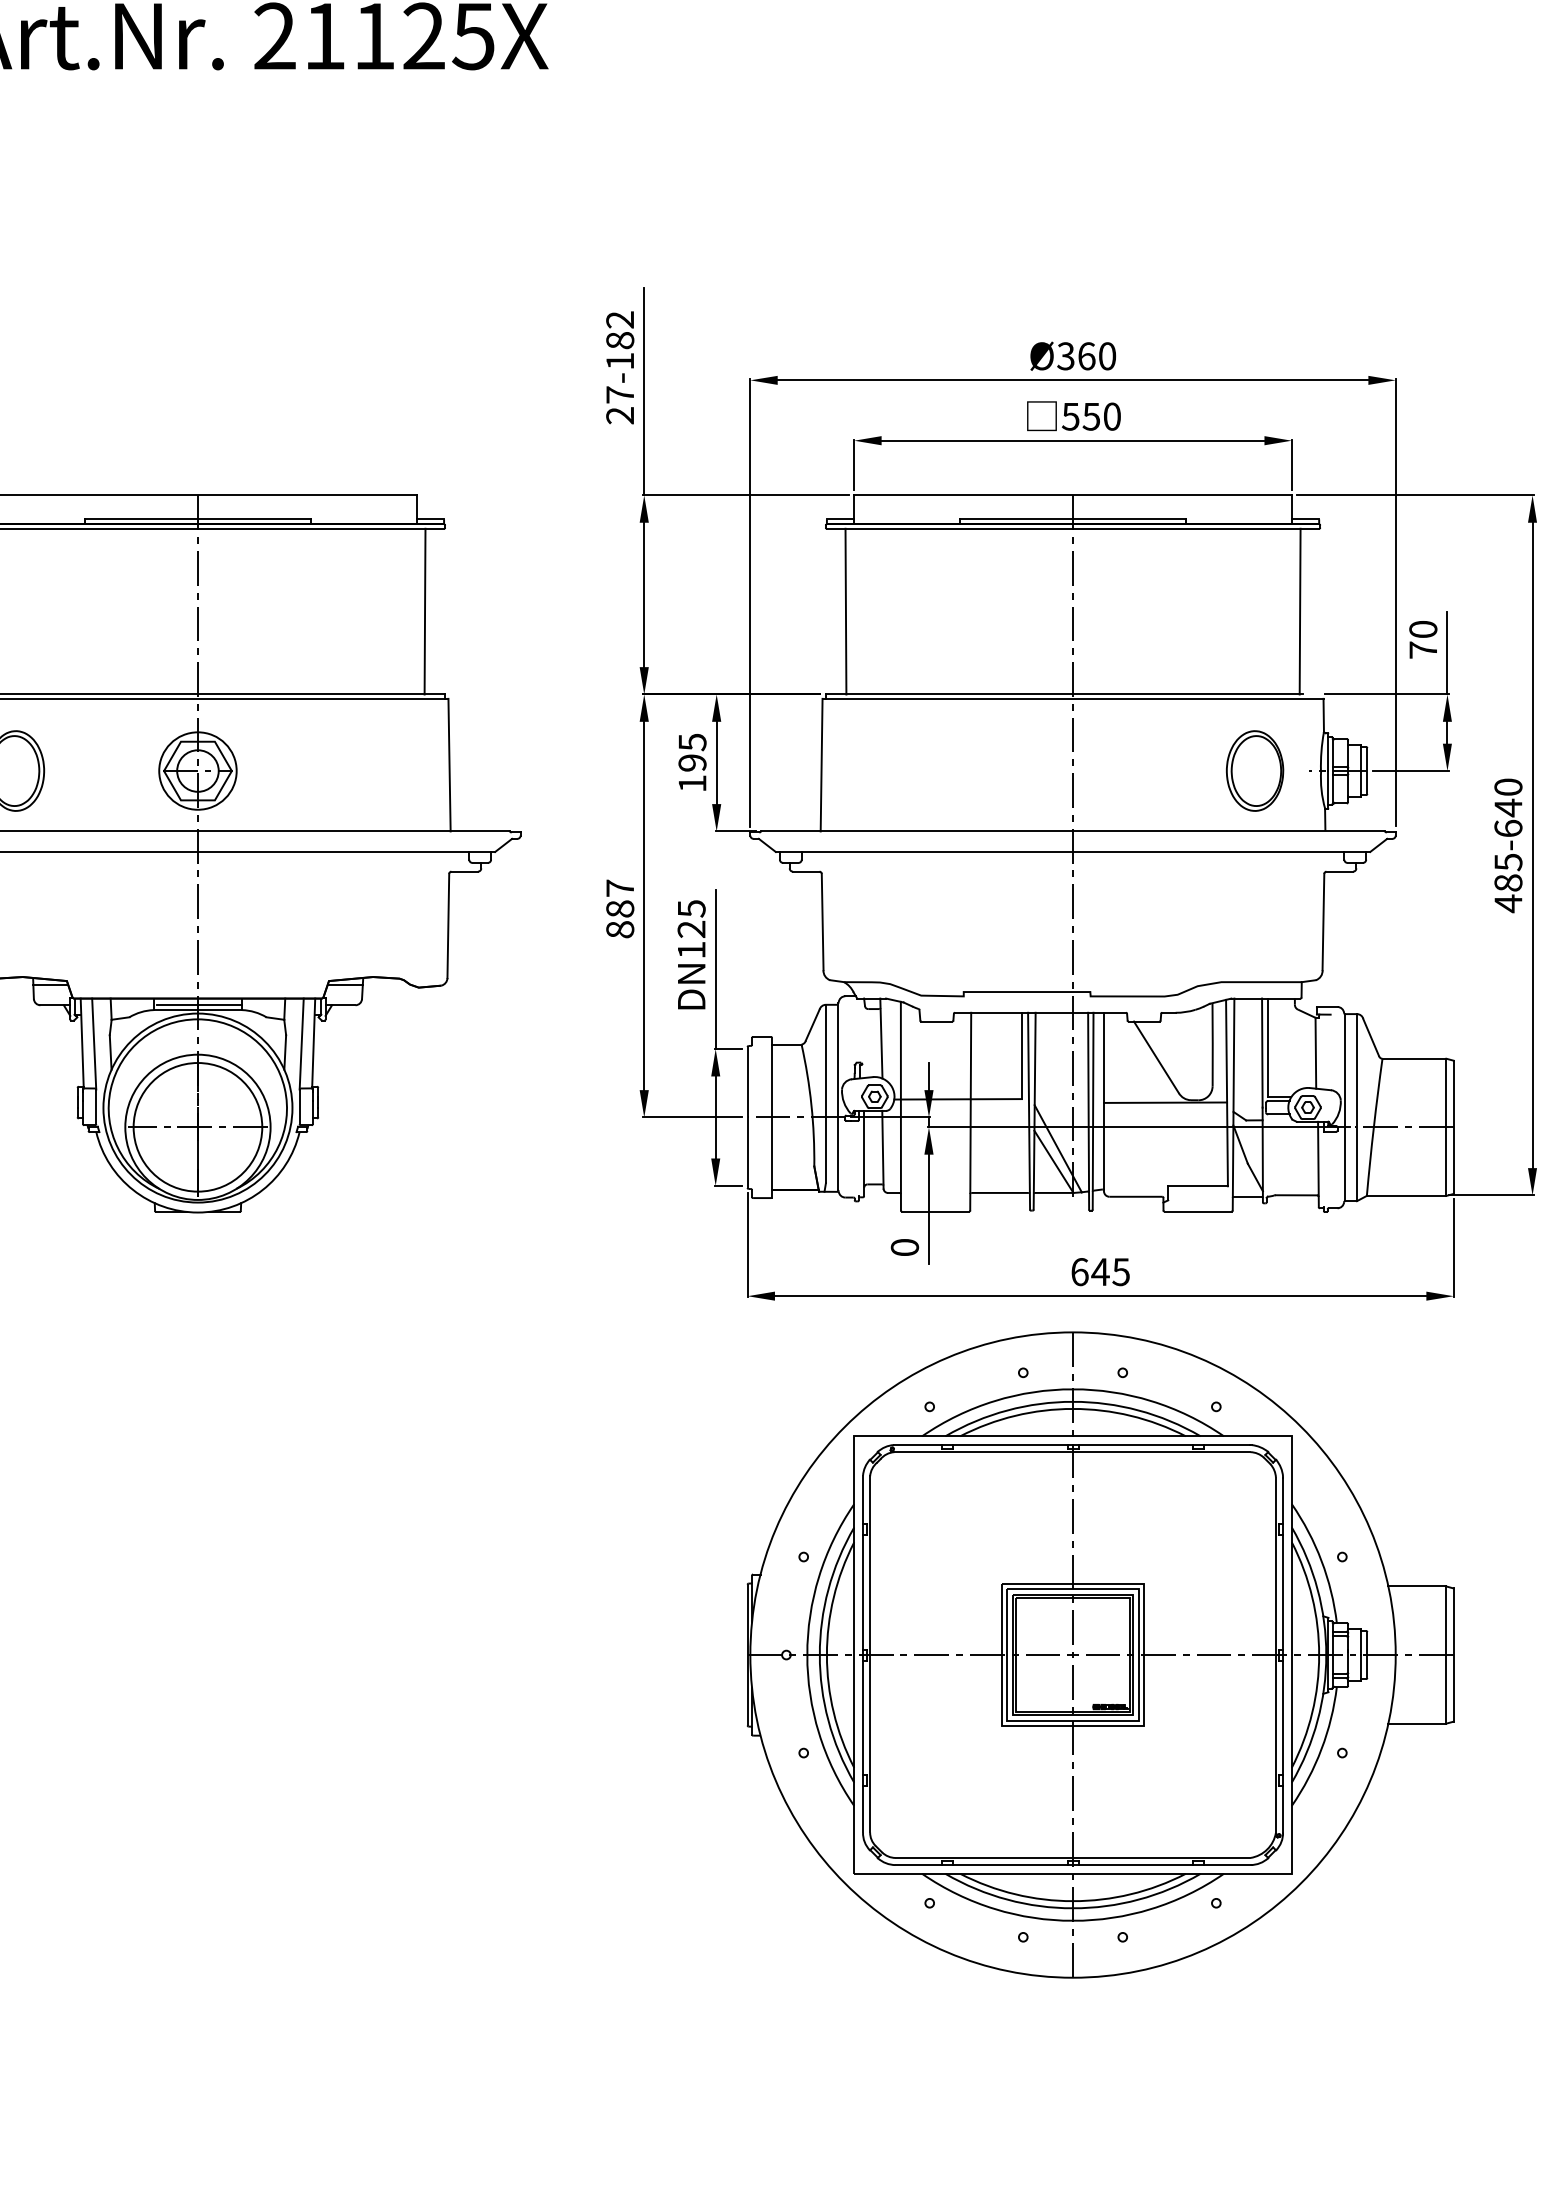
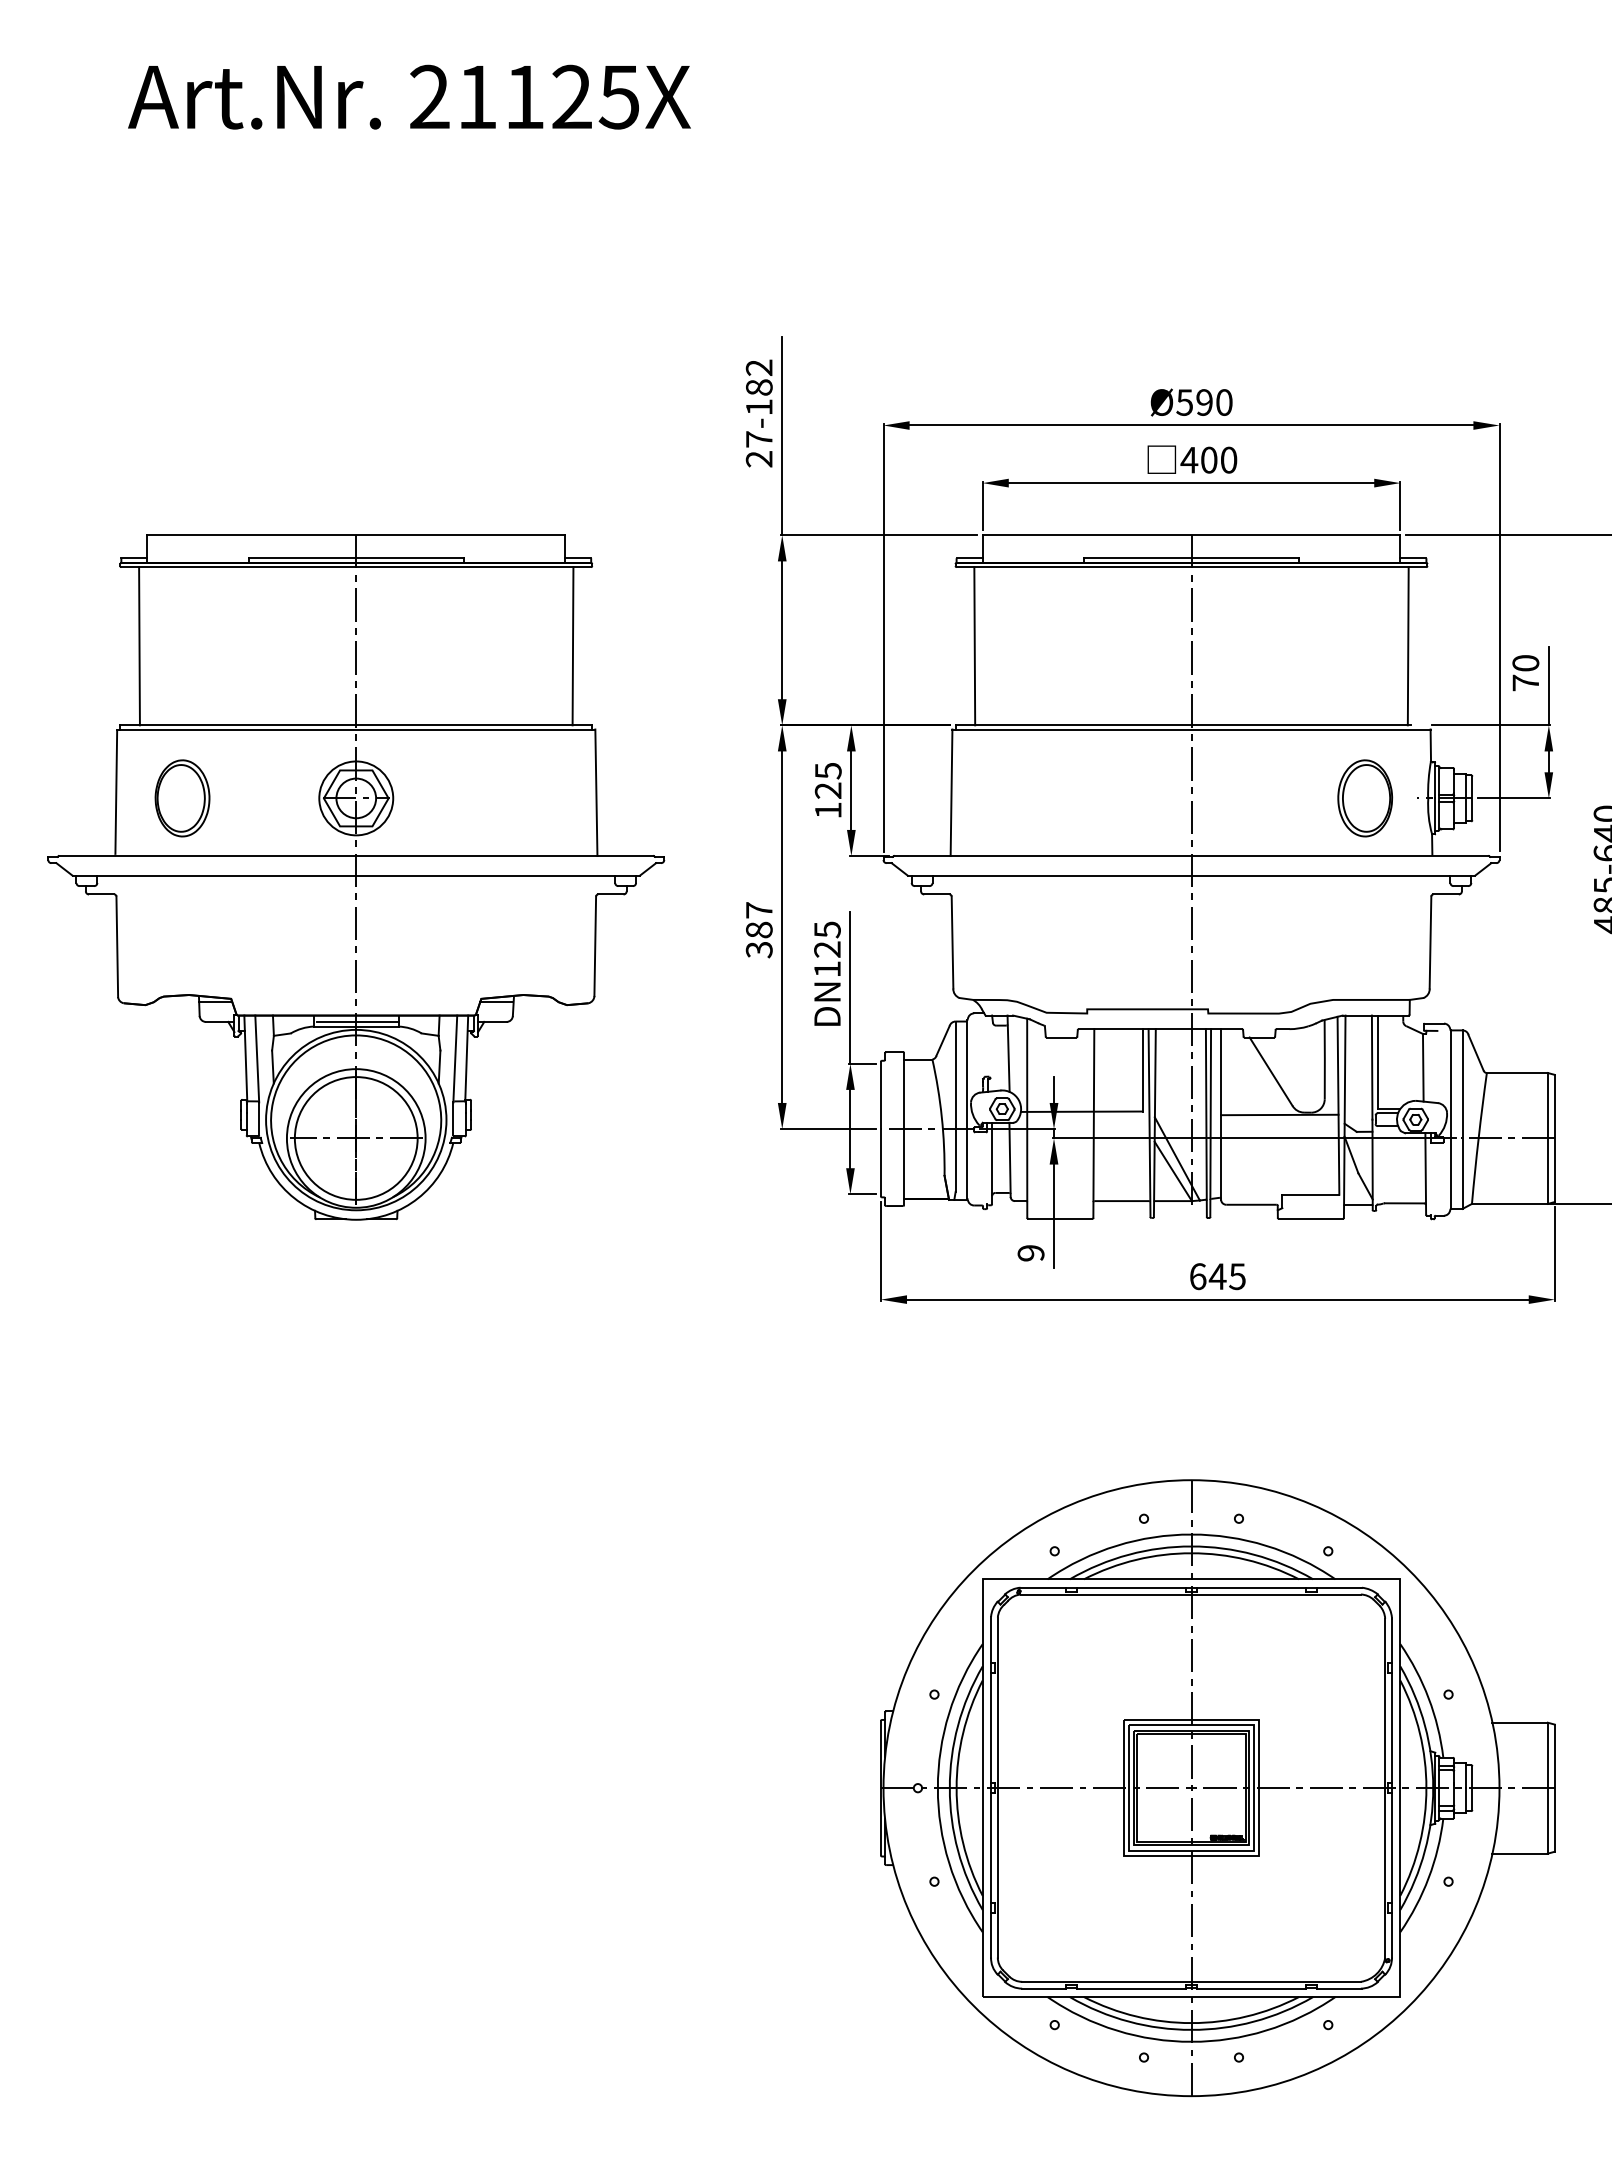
text: (1076, 356) -> (1194, 402), Ø360 -> Ø590
text: (1080, 415) -> (1198, 459), 550 -> 400
text: (692, 762) -> (828, 790), 195 -> 125
text: (619, 929) -> (758, 949), 887 -> 387
text: (904, 1247) -> (1030, 1253), 0 -> 9
part: (1100, 1655) -> (1217, 1788), moved

